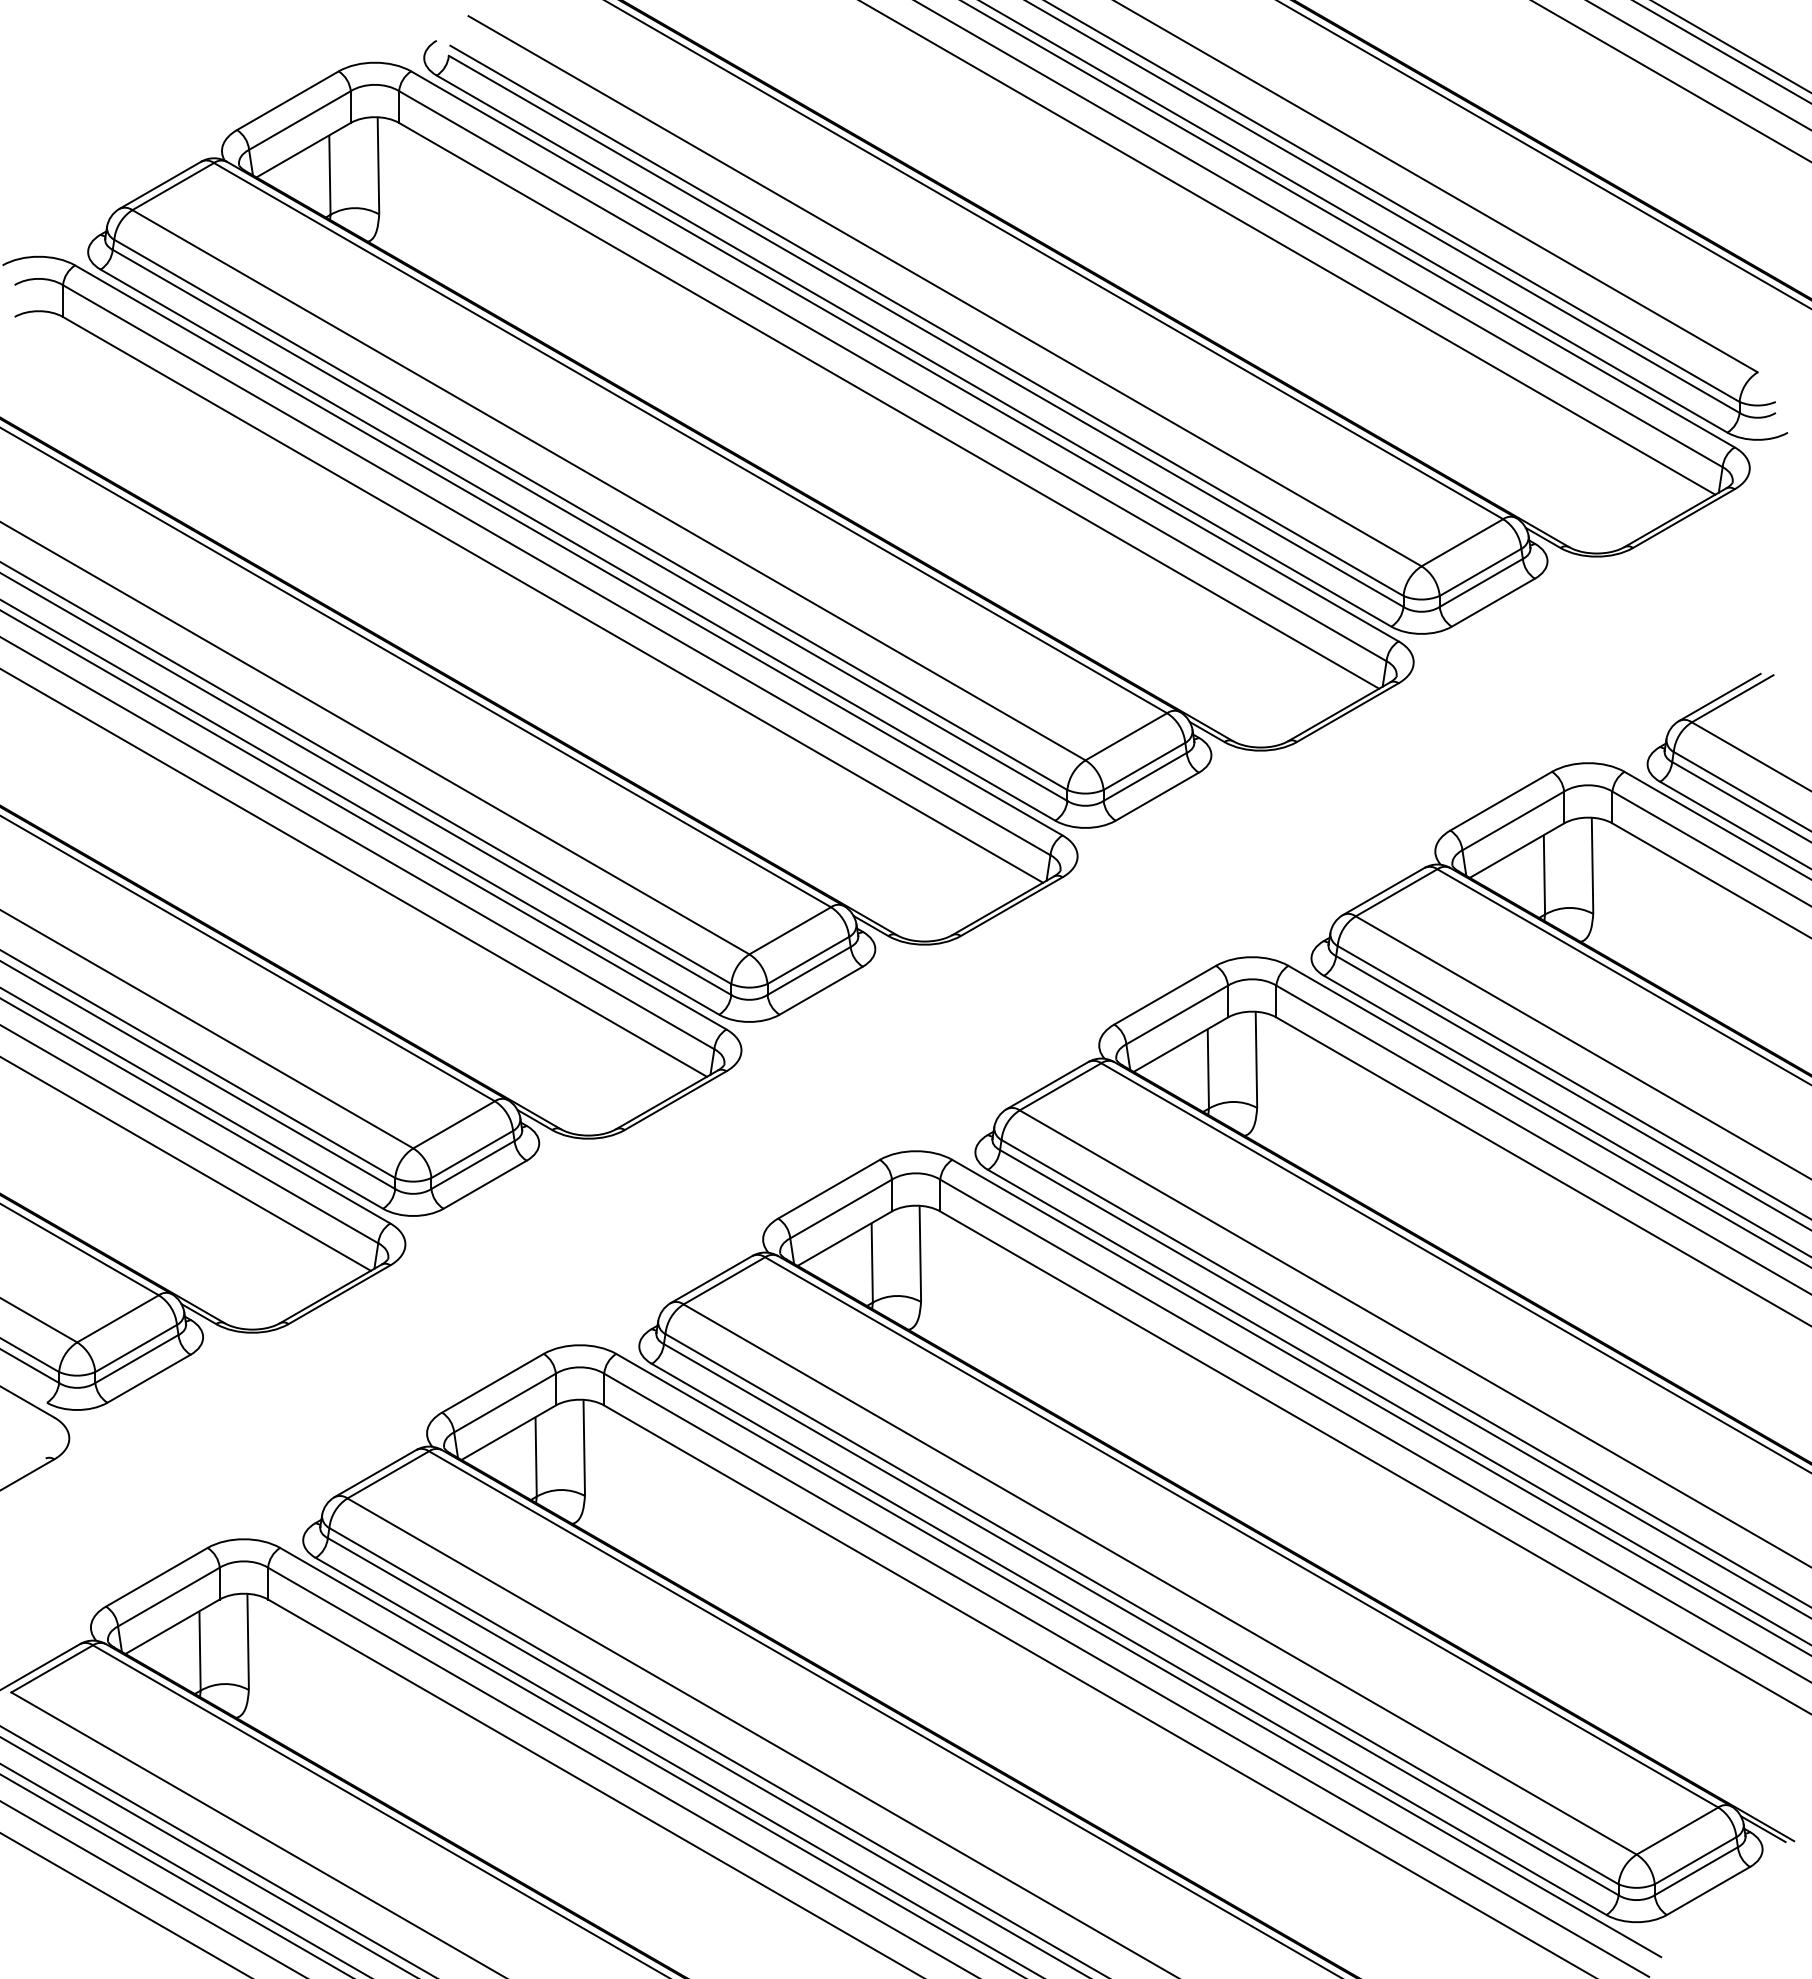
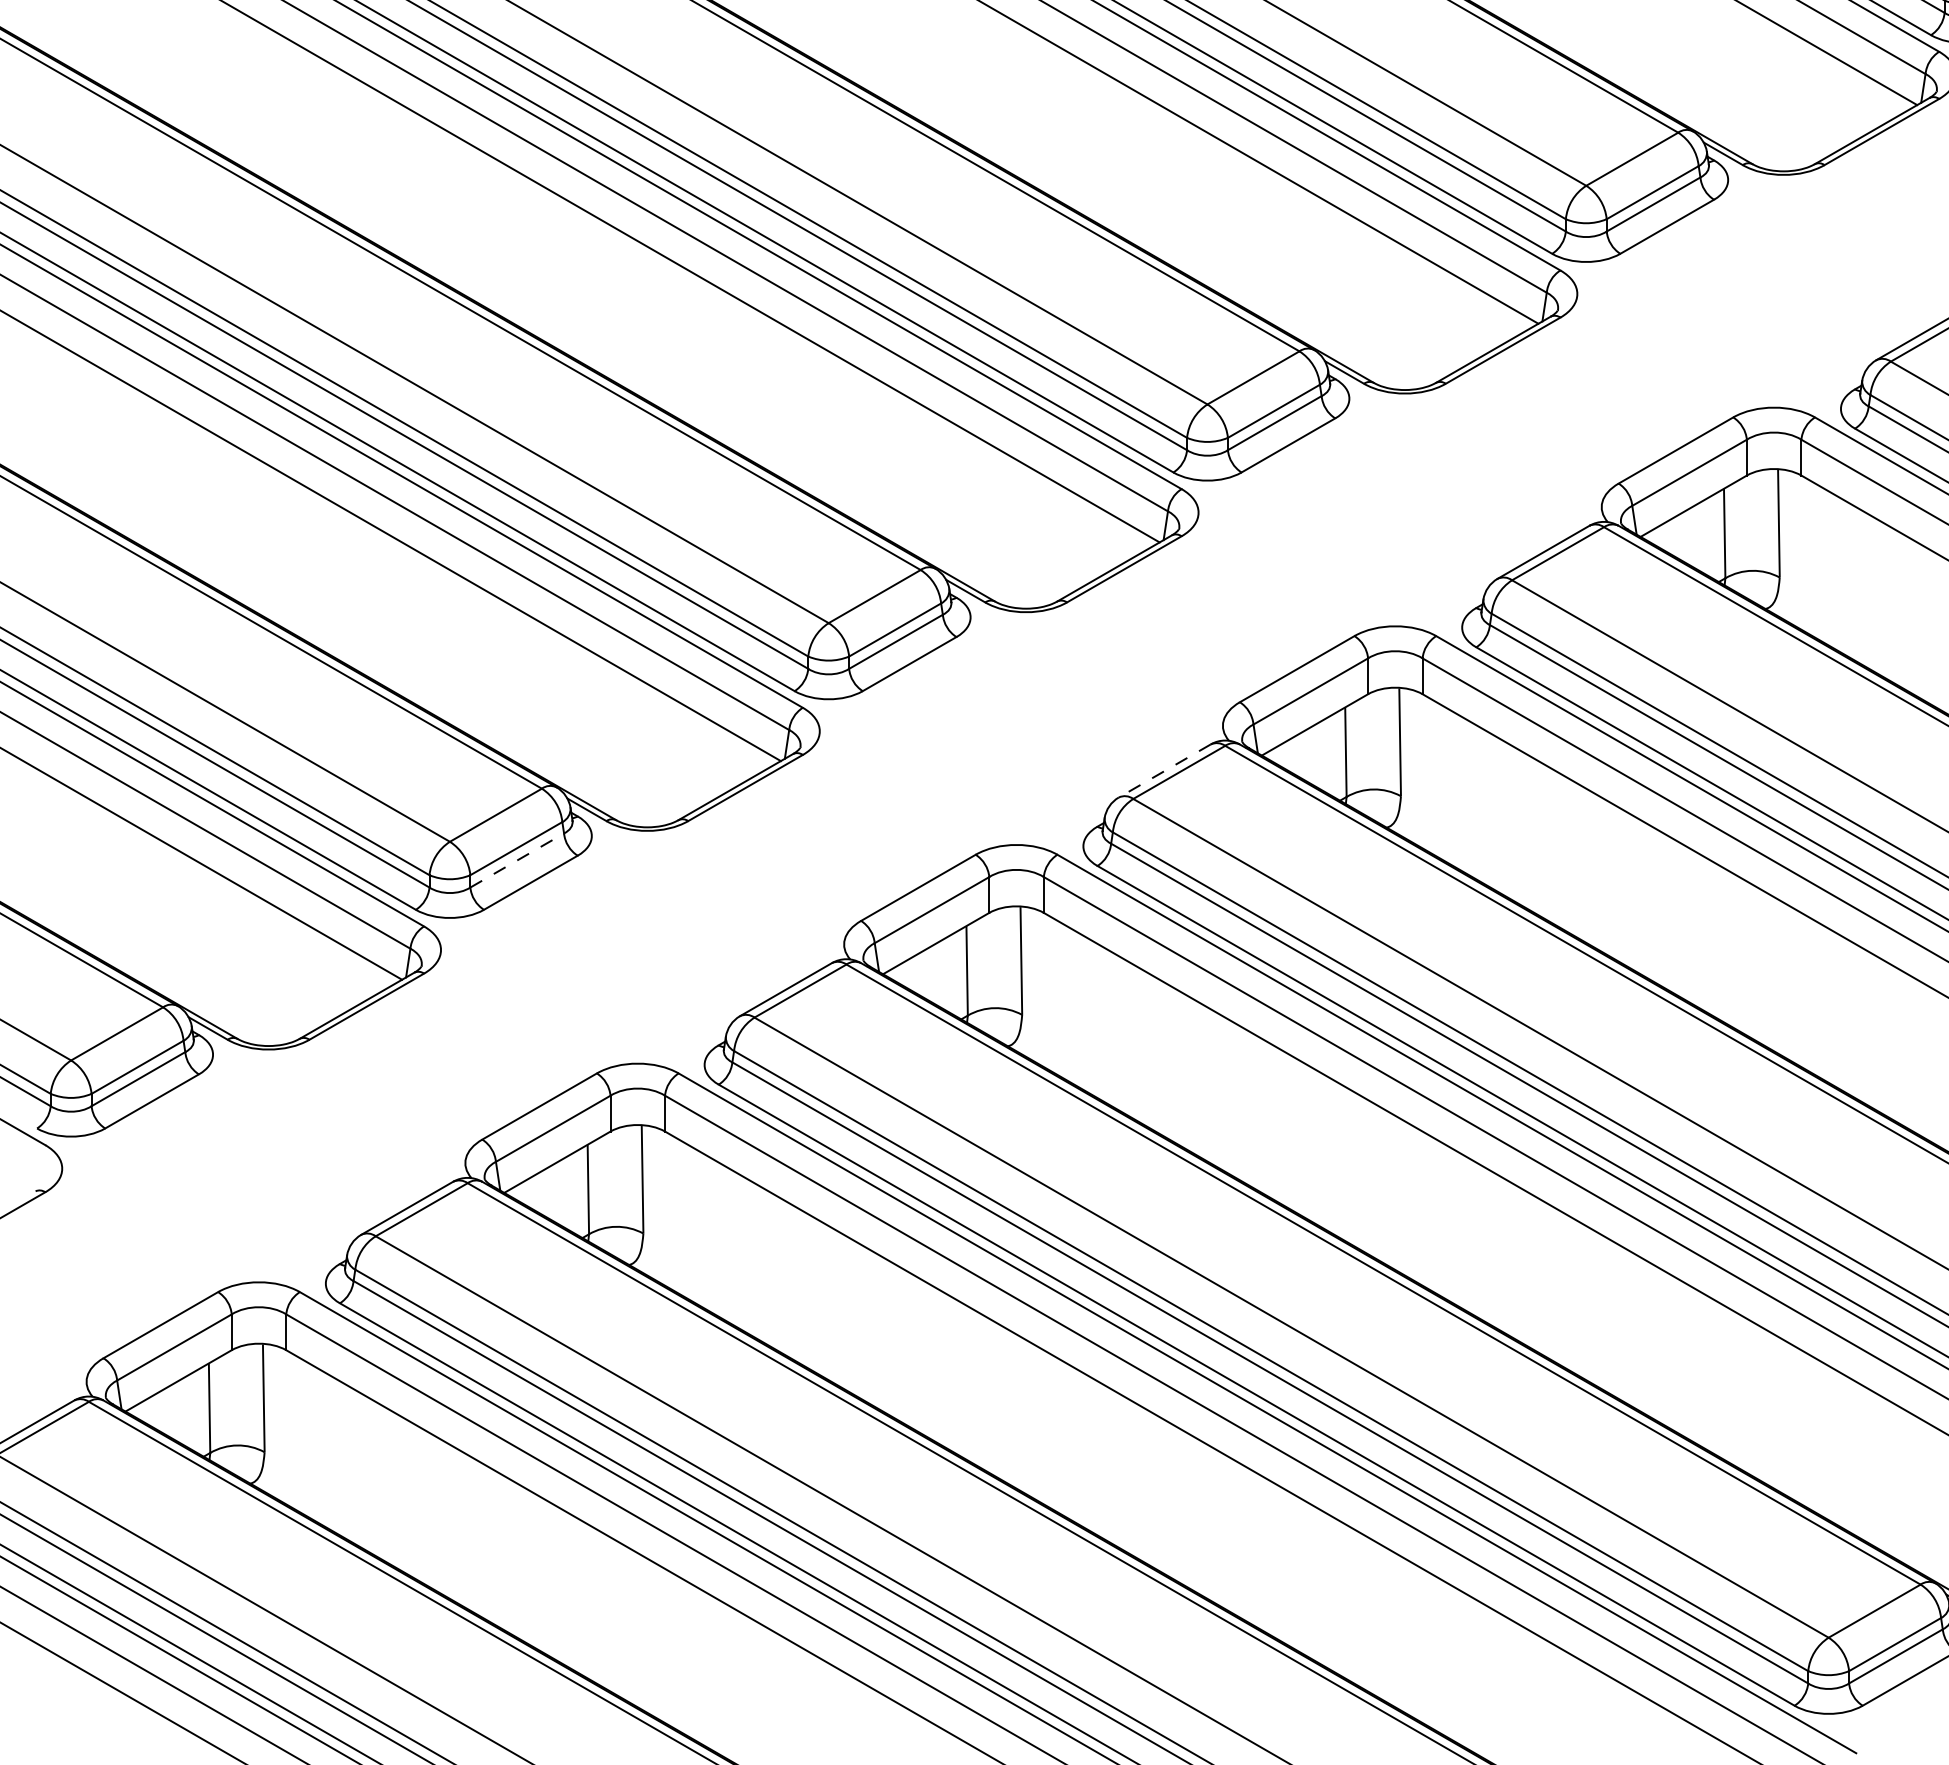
line: (1047, 1085) -> (1164, 770), solid -> dashed
line: (473, 1164) -> (517, 859), solid -> dashed

